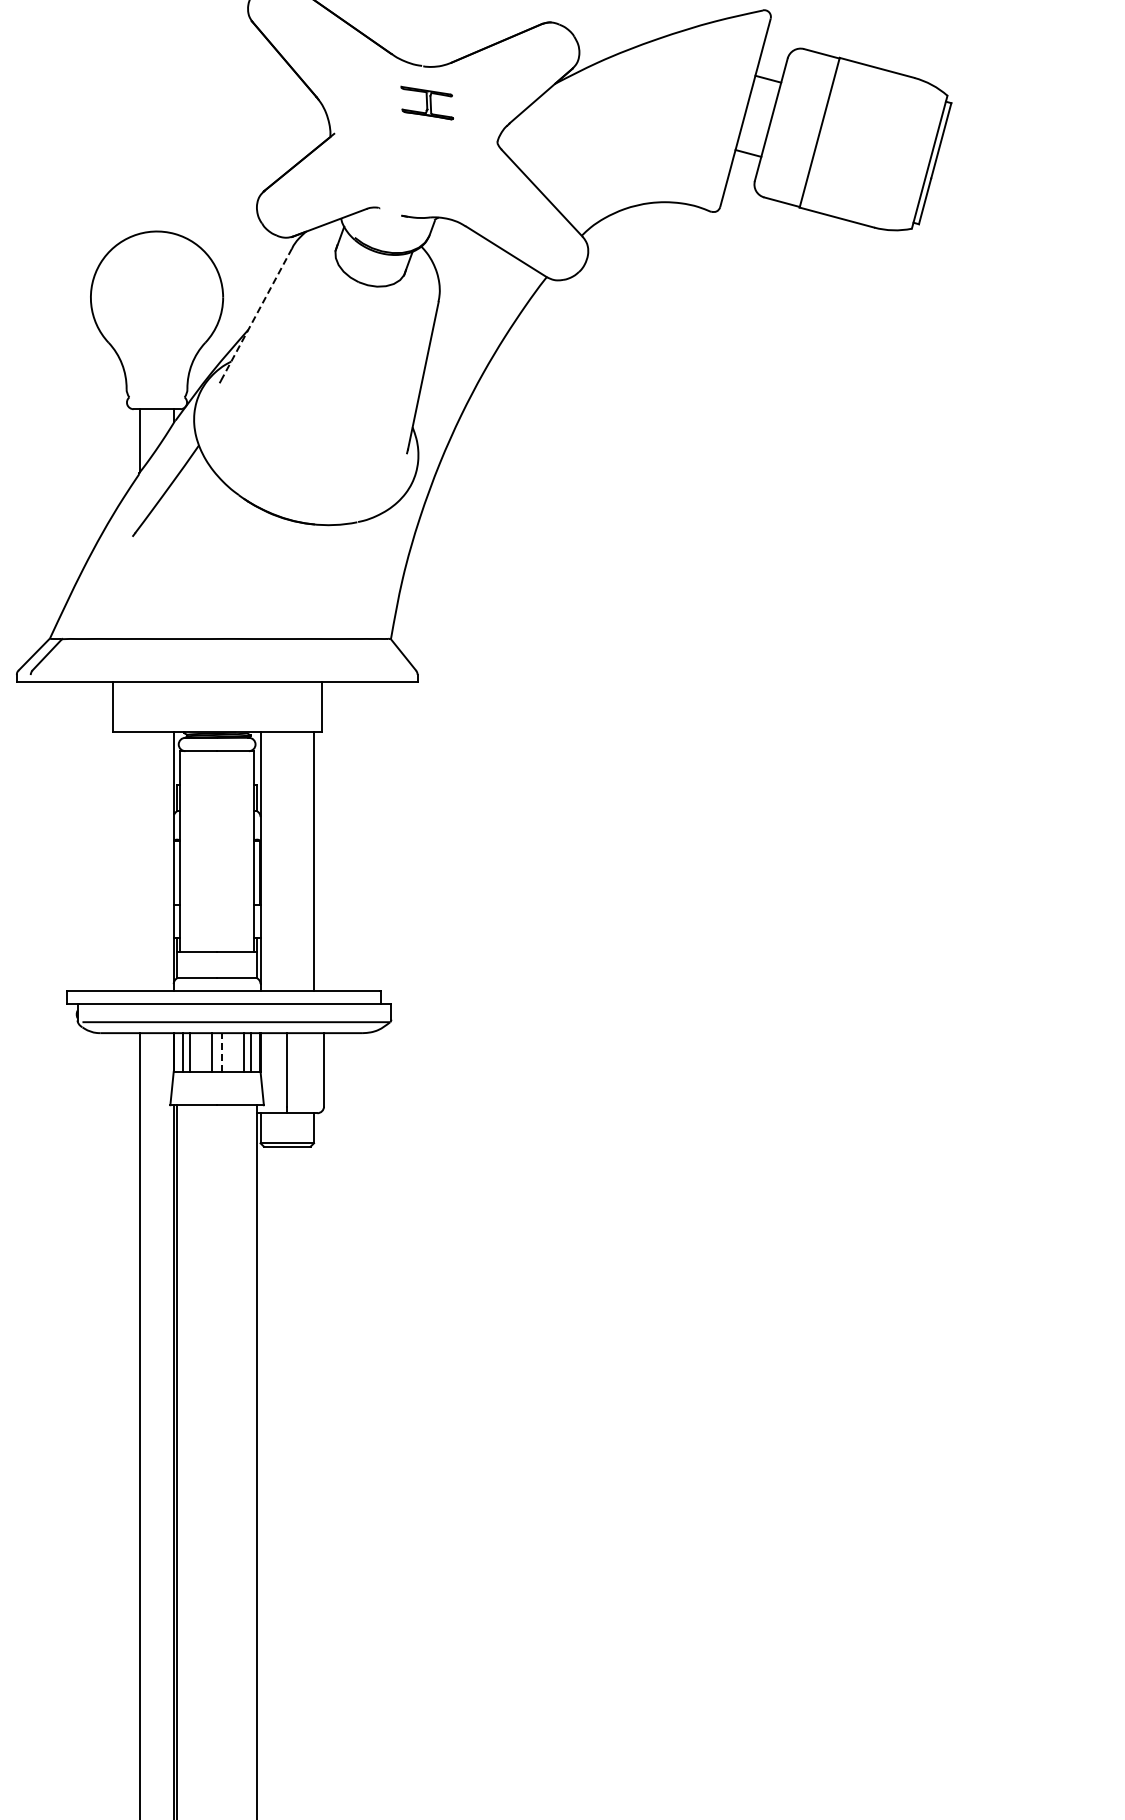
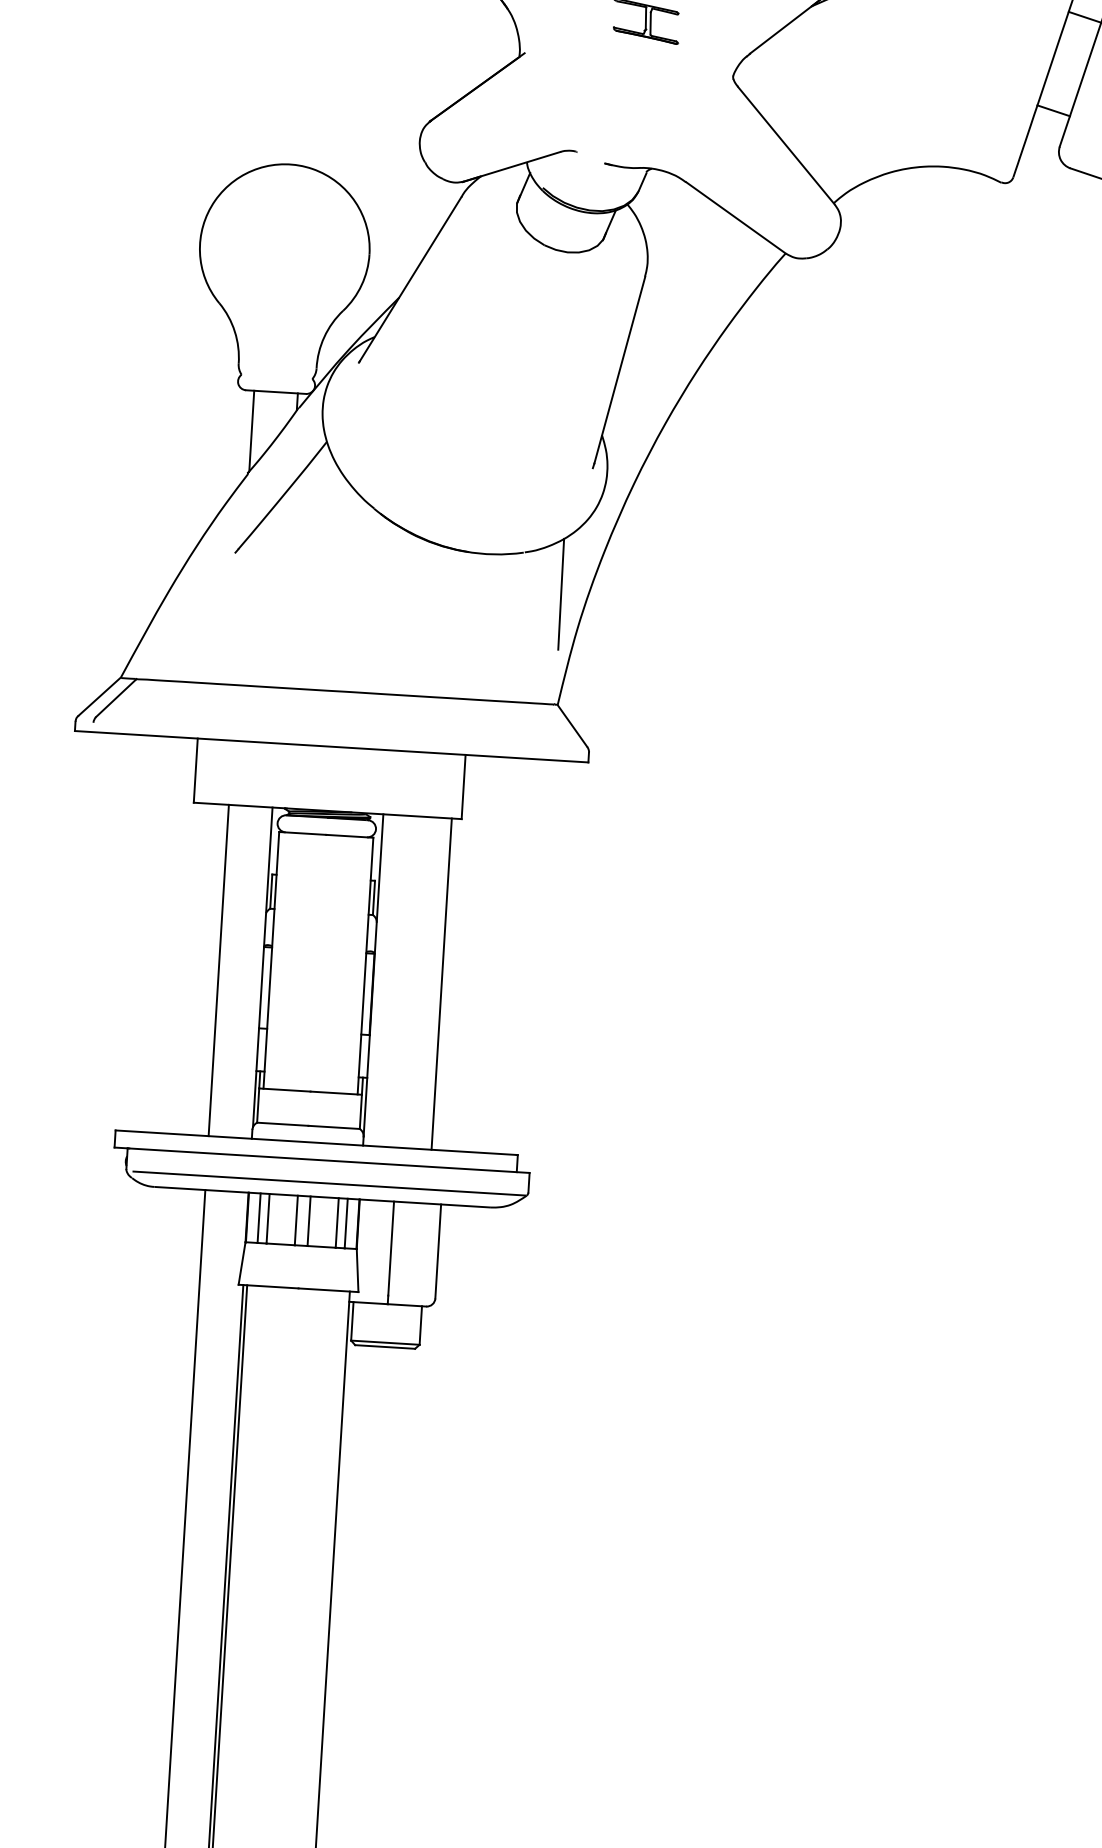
line: (256, 315) -> (410, 279), dashed -> solid
line: (388, 552) -> (561, 593), added
line: (139, 861) -> (218, 970), added
line: (222, 1052) -> (309, 1221), dashed -> solid

